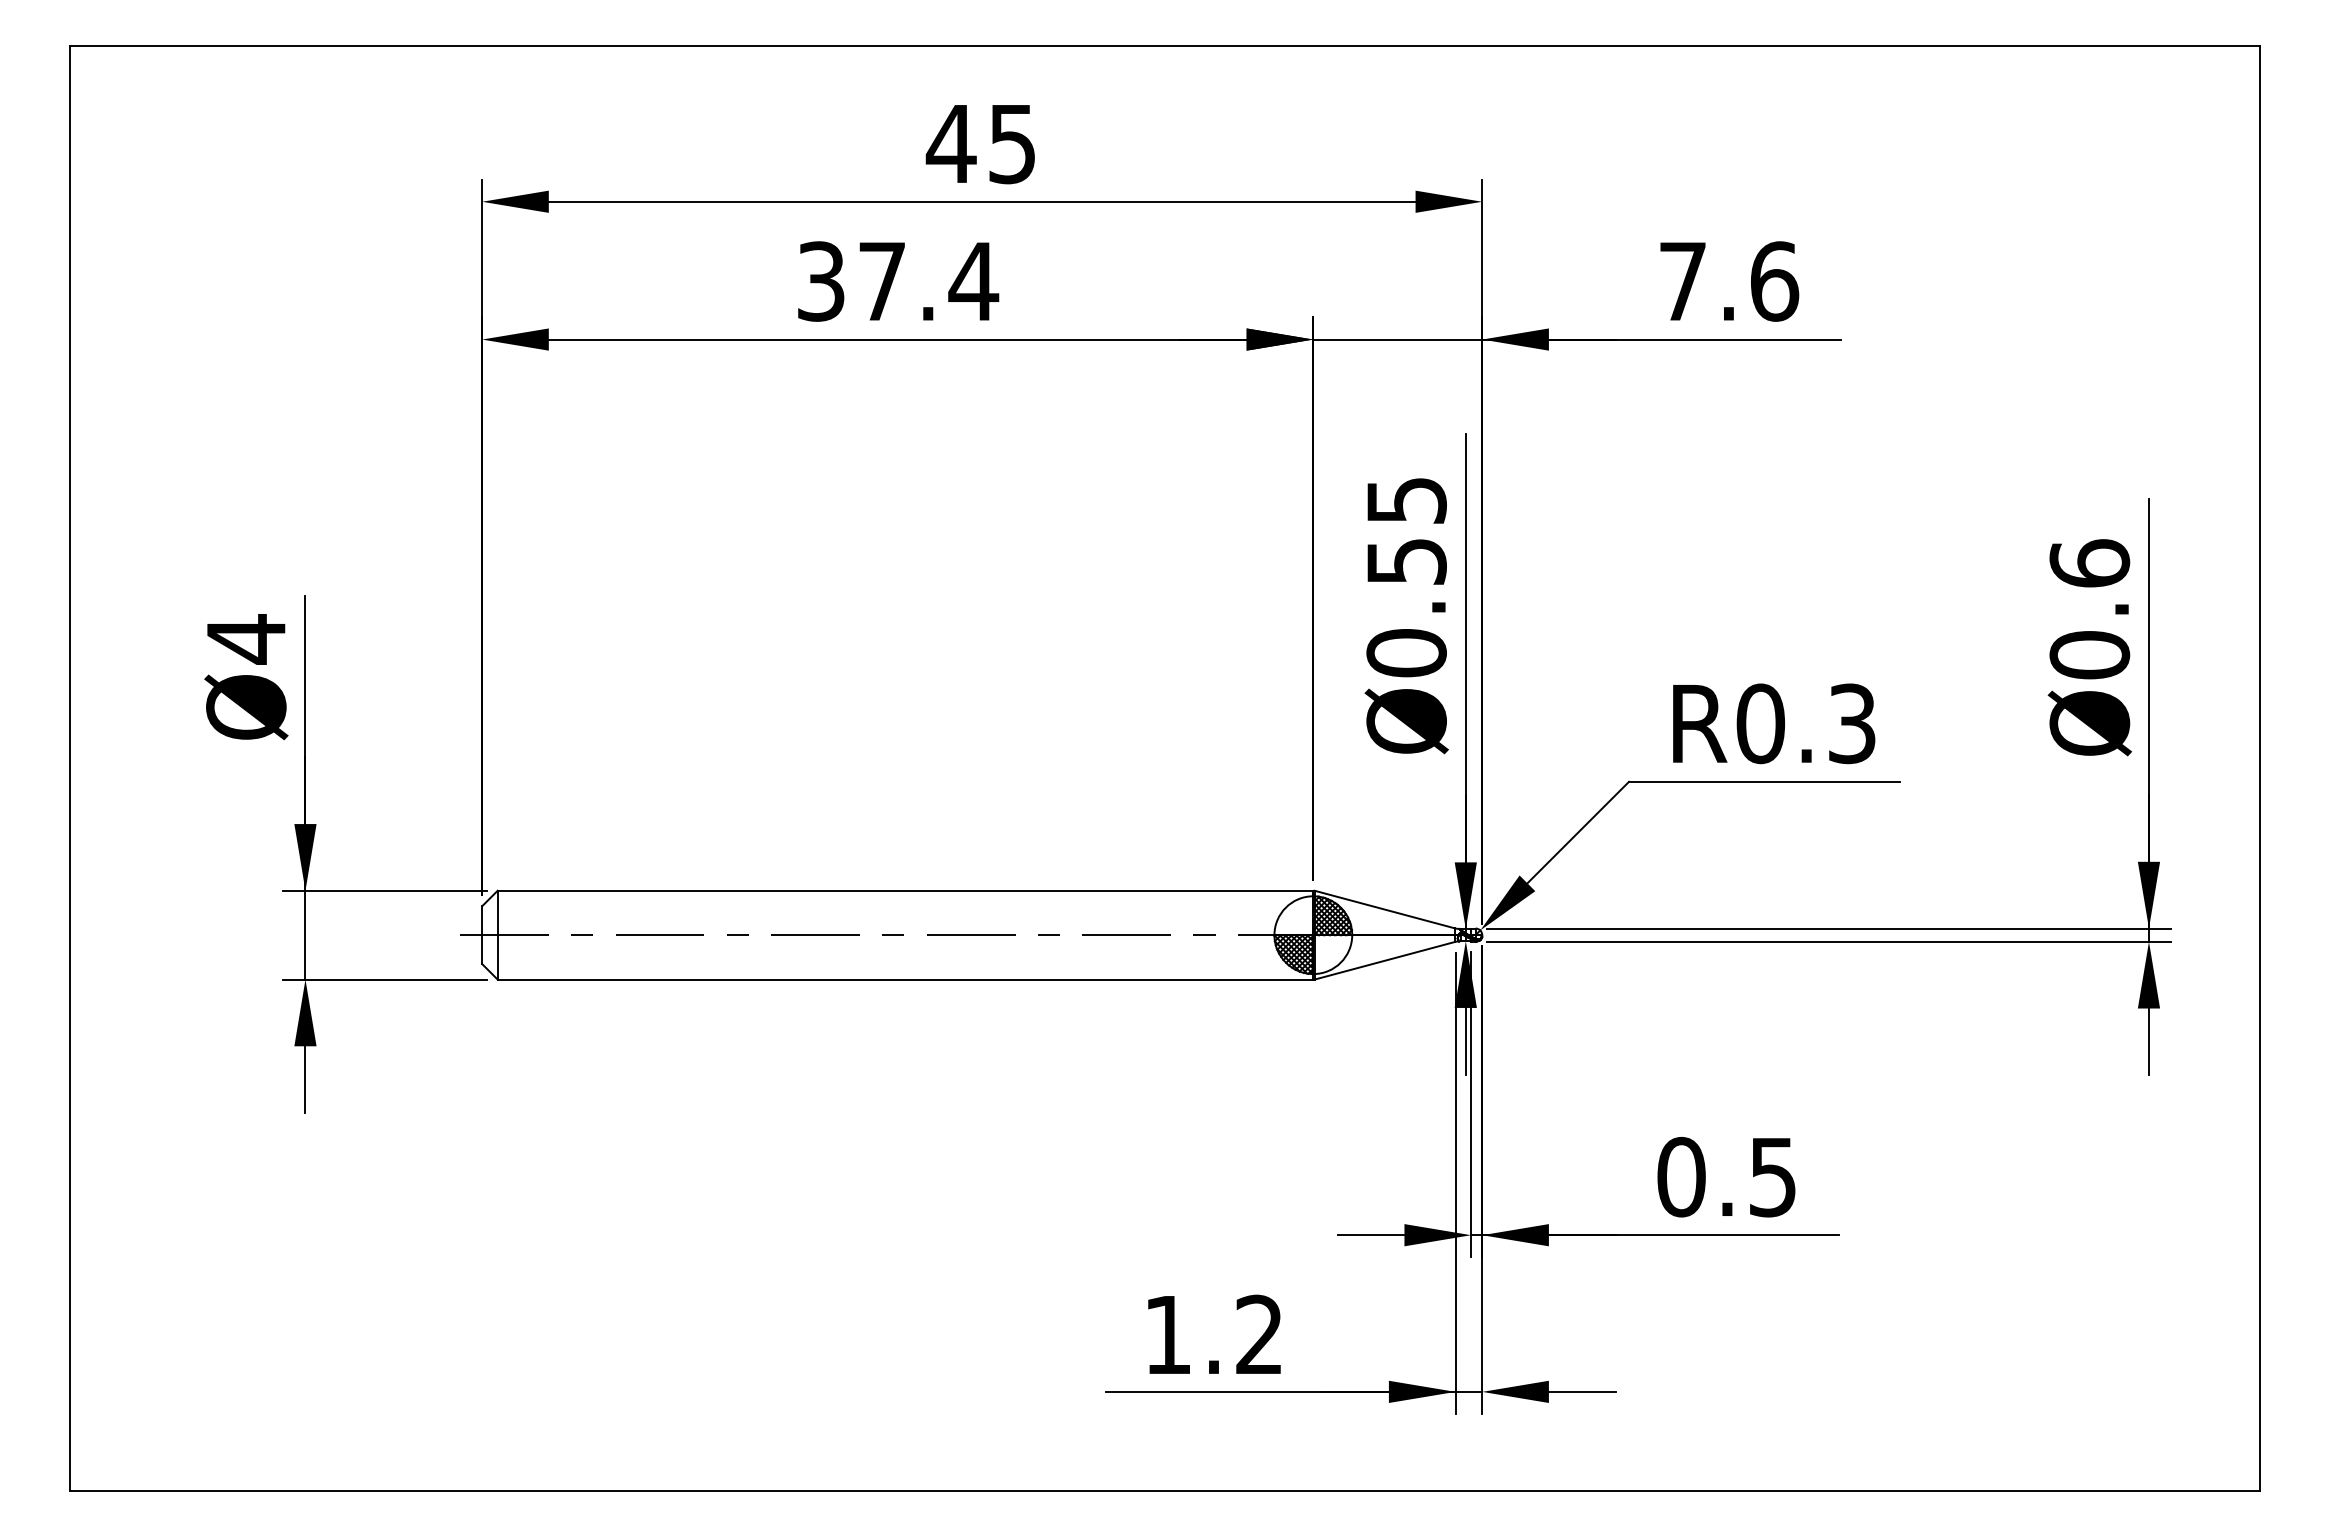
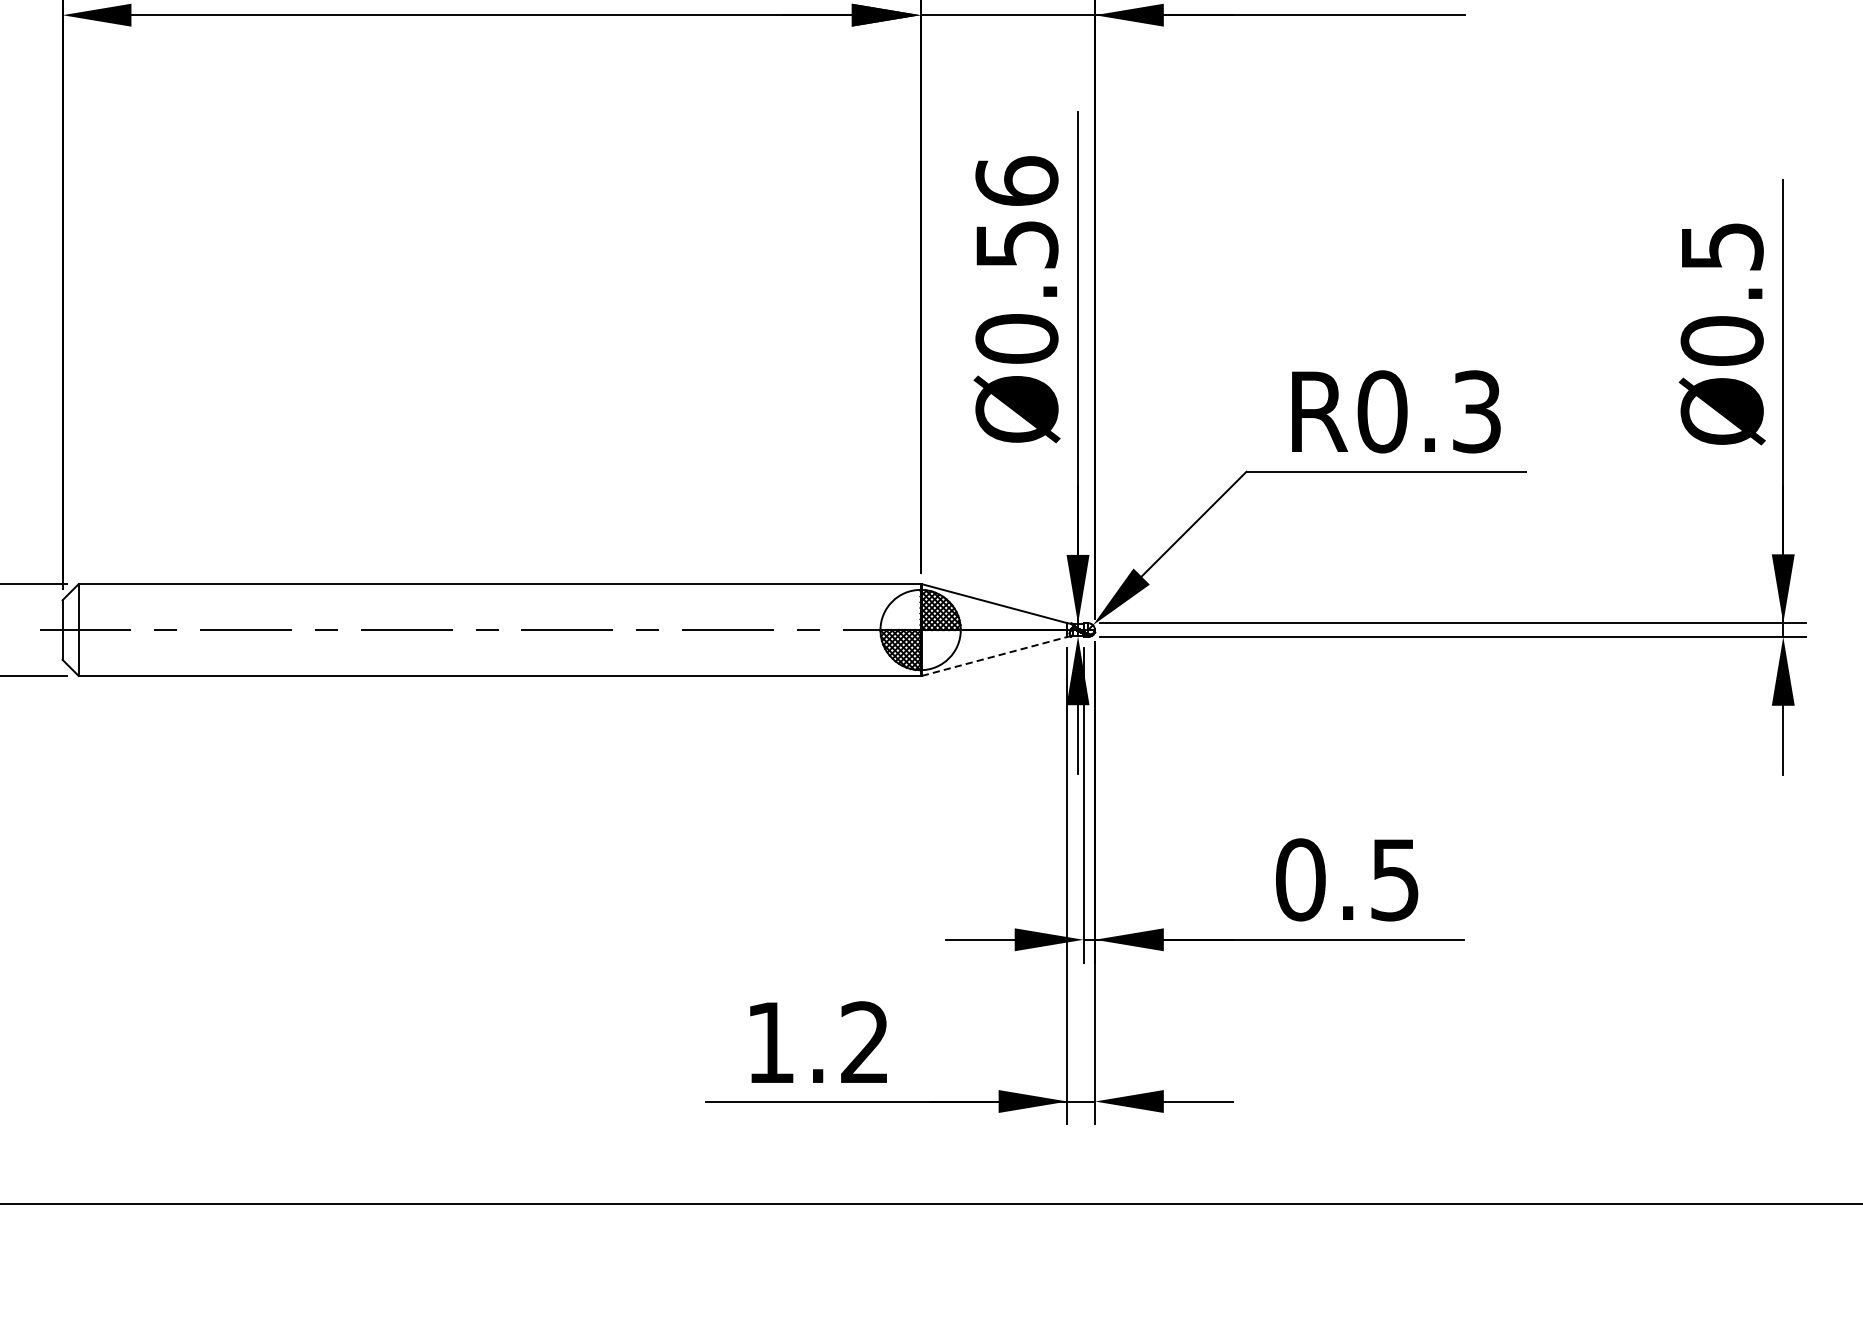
text: (1406, 500) -> (1016, 181), Ø0.55 -> Ø0.56
text: (2089, 563) -> (1721, 246), Ø0.6 -> Ø0.5
line: (1384, 960) -> (994, 656), solid -> dashed

